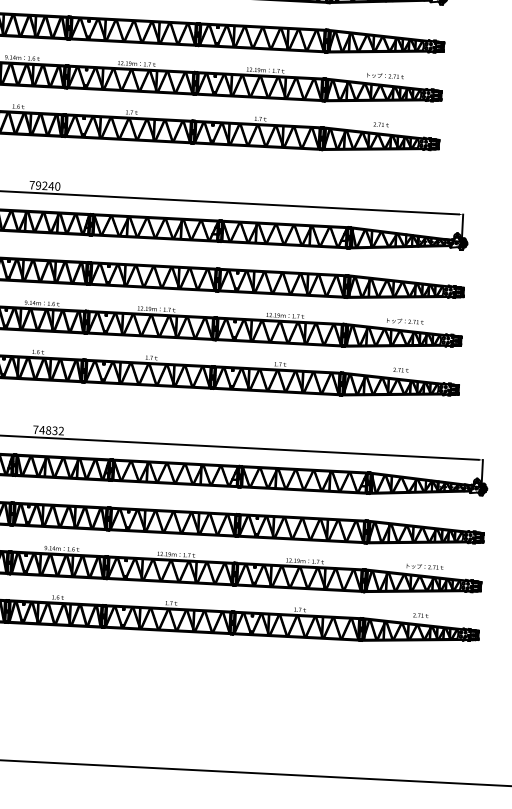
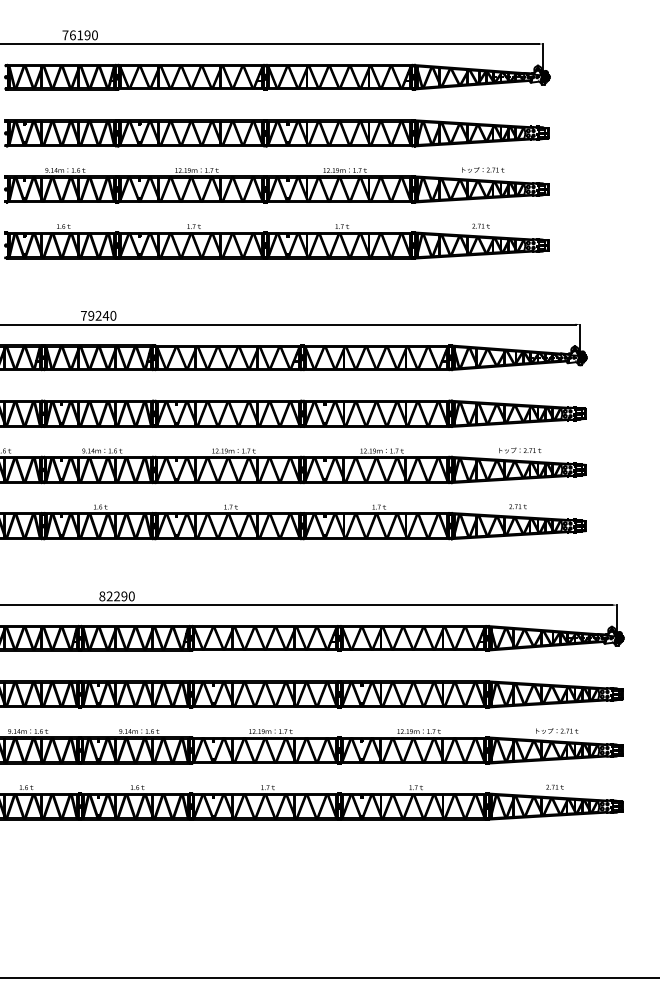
text: (48, 430) -> (116, 596), 74832 -> 82290

